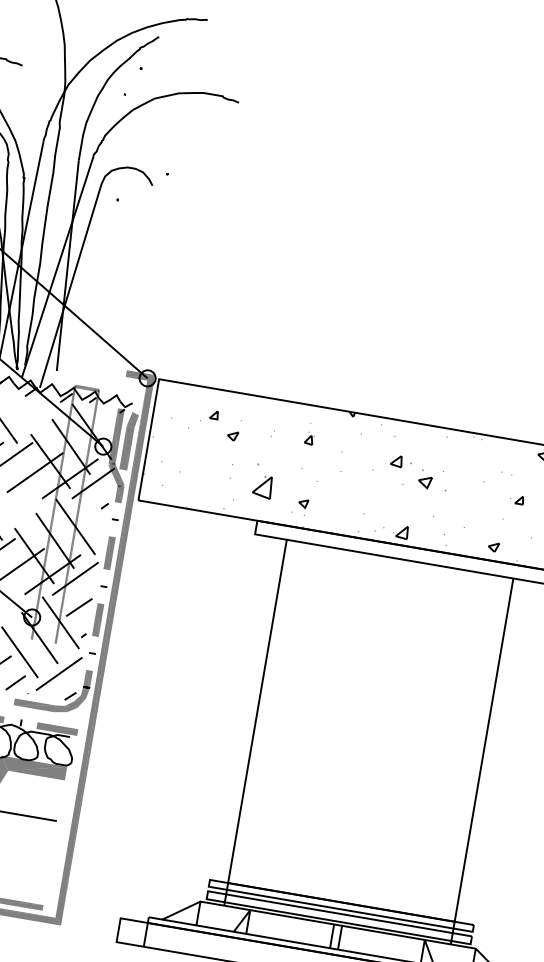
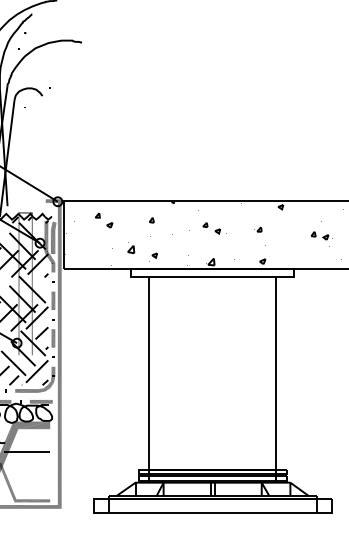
part: (418, 473) -> (214, 228), size x0.71
part: (264, 483) -> (131, 248), size x0.62
part: (517, 499) -> (258, 229), moved

